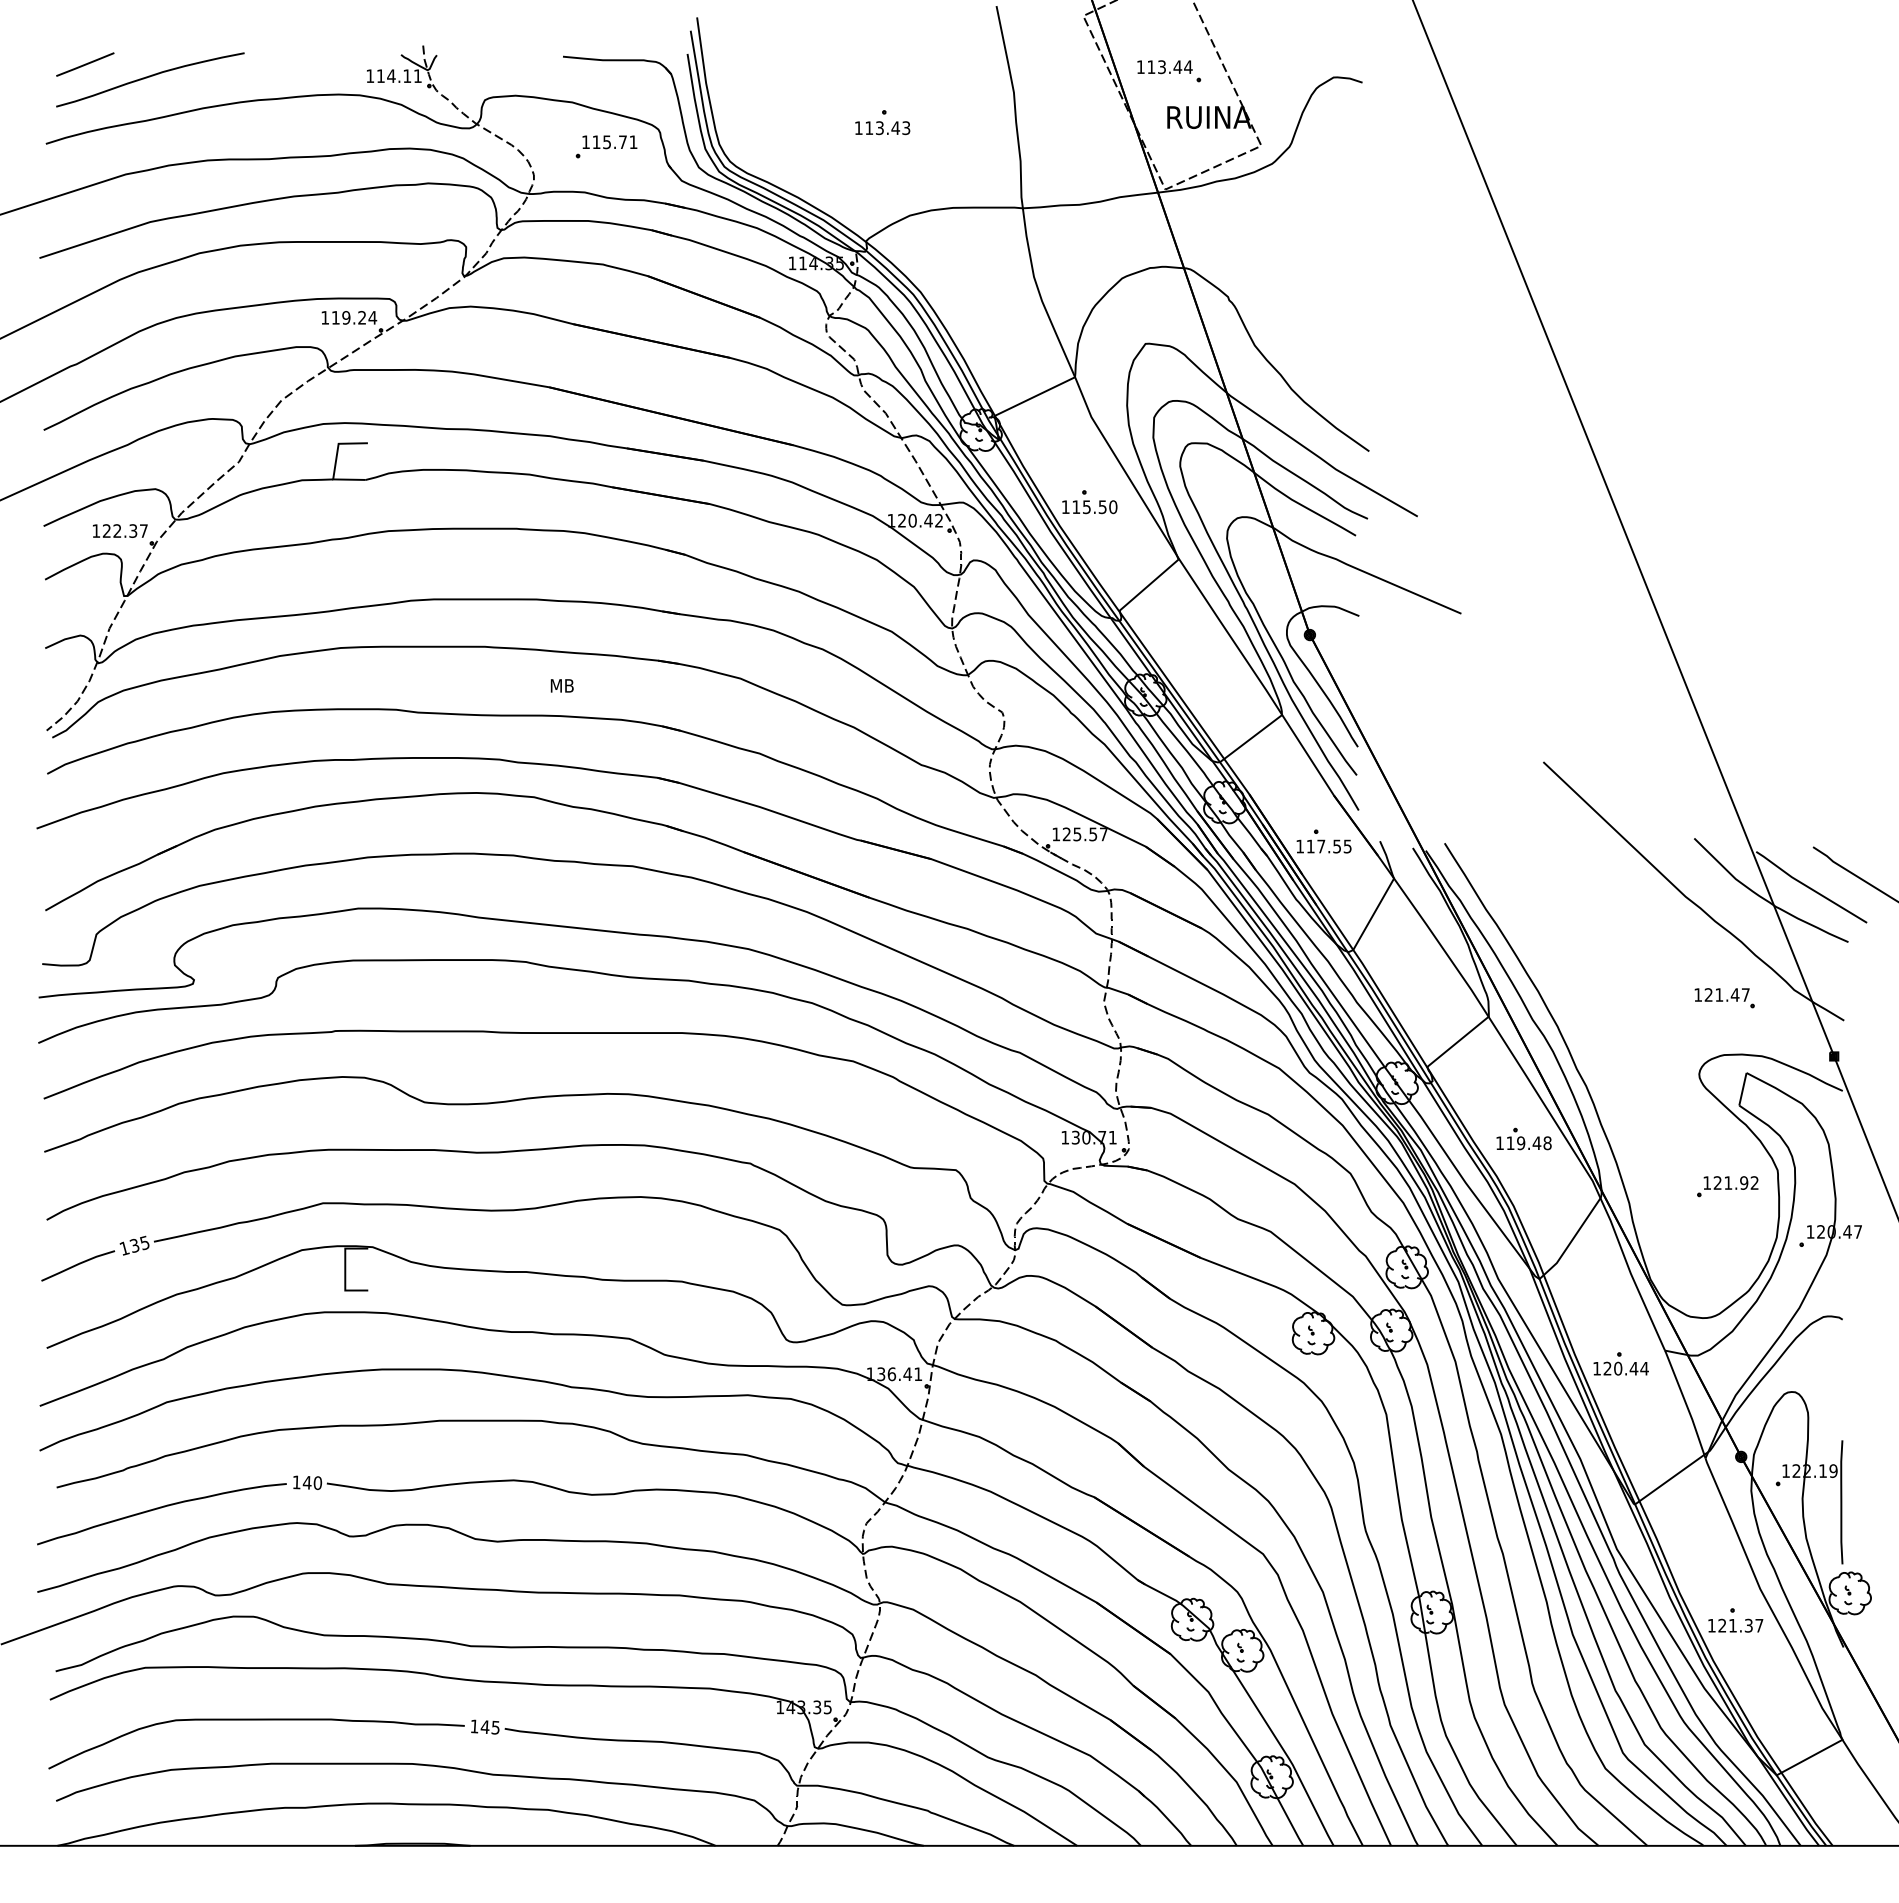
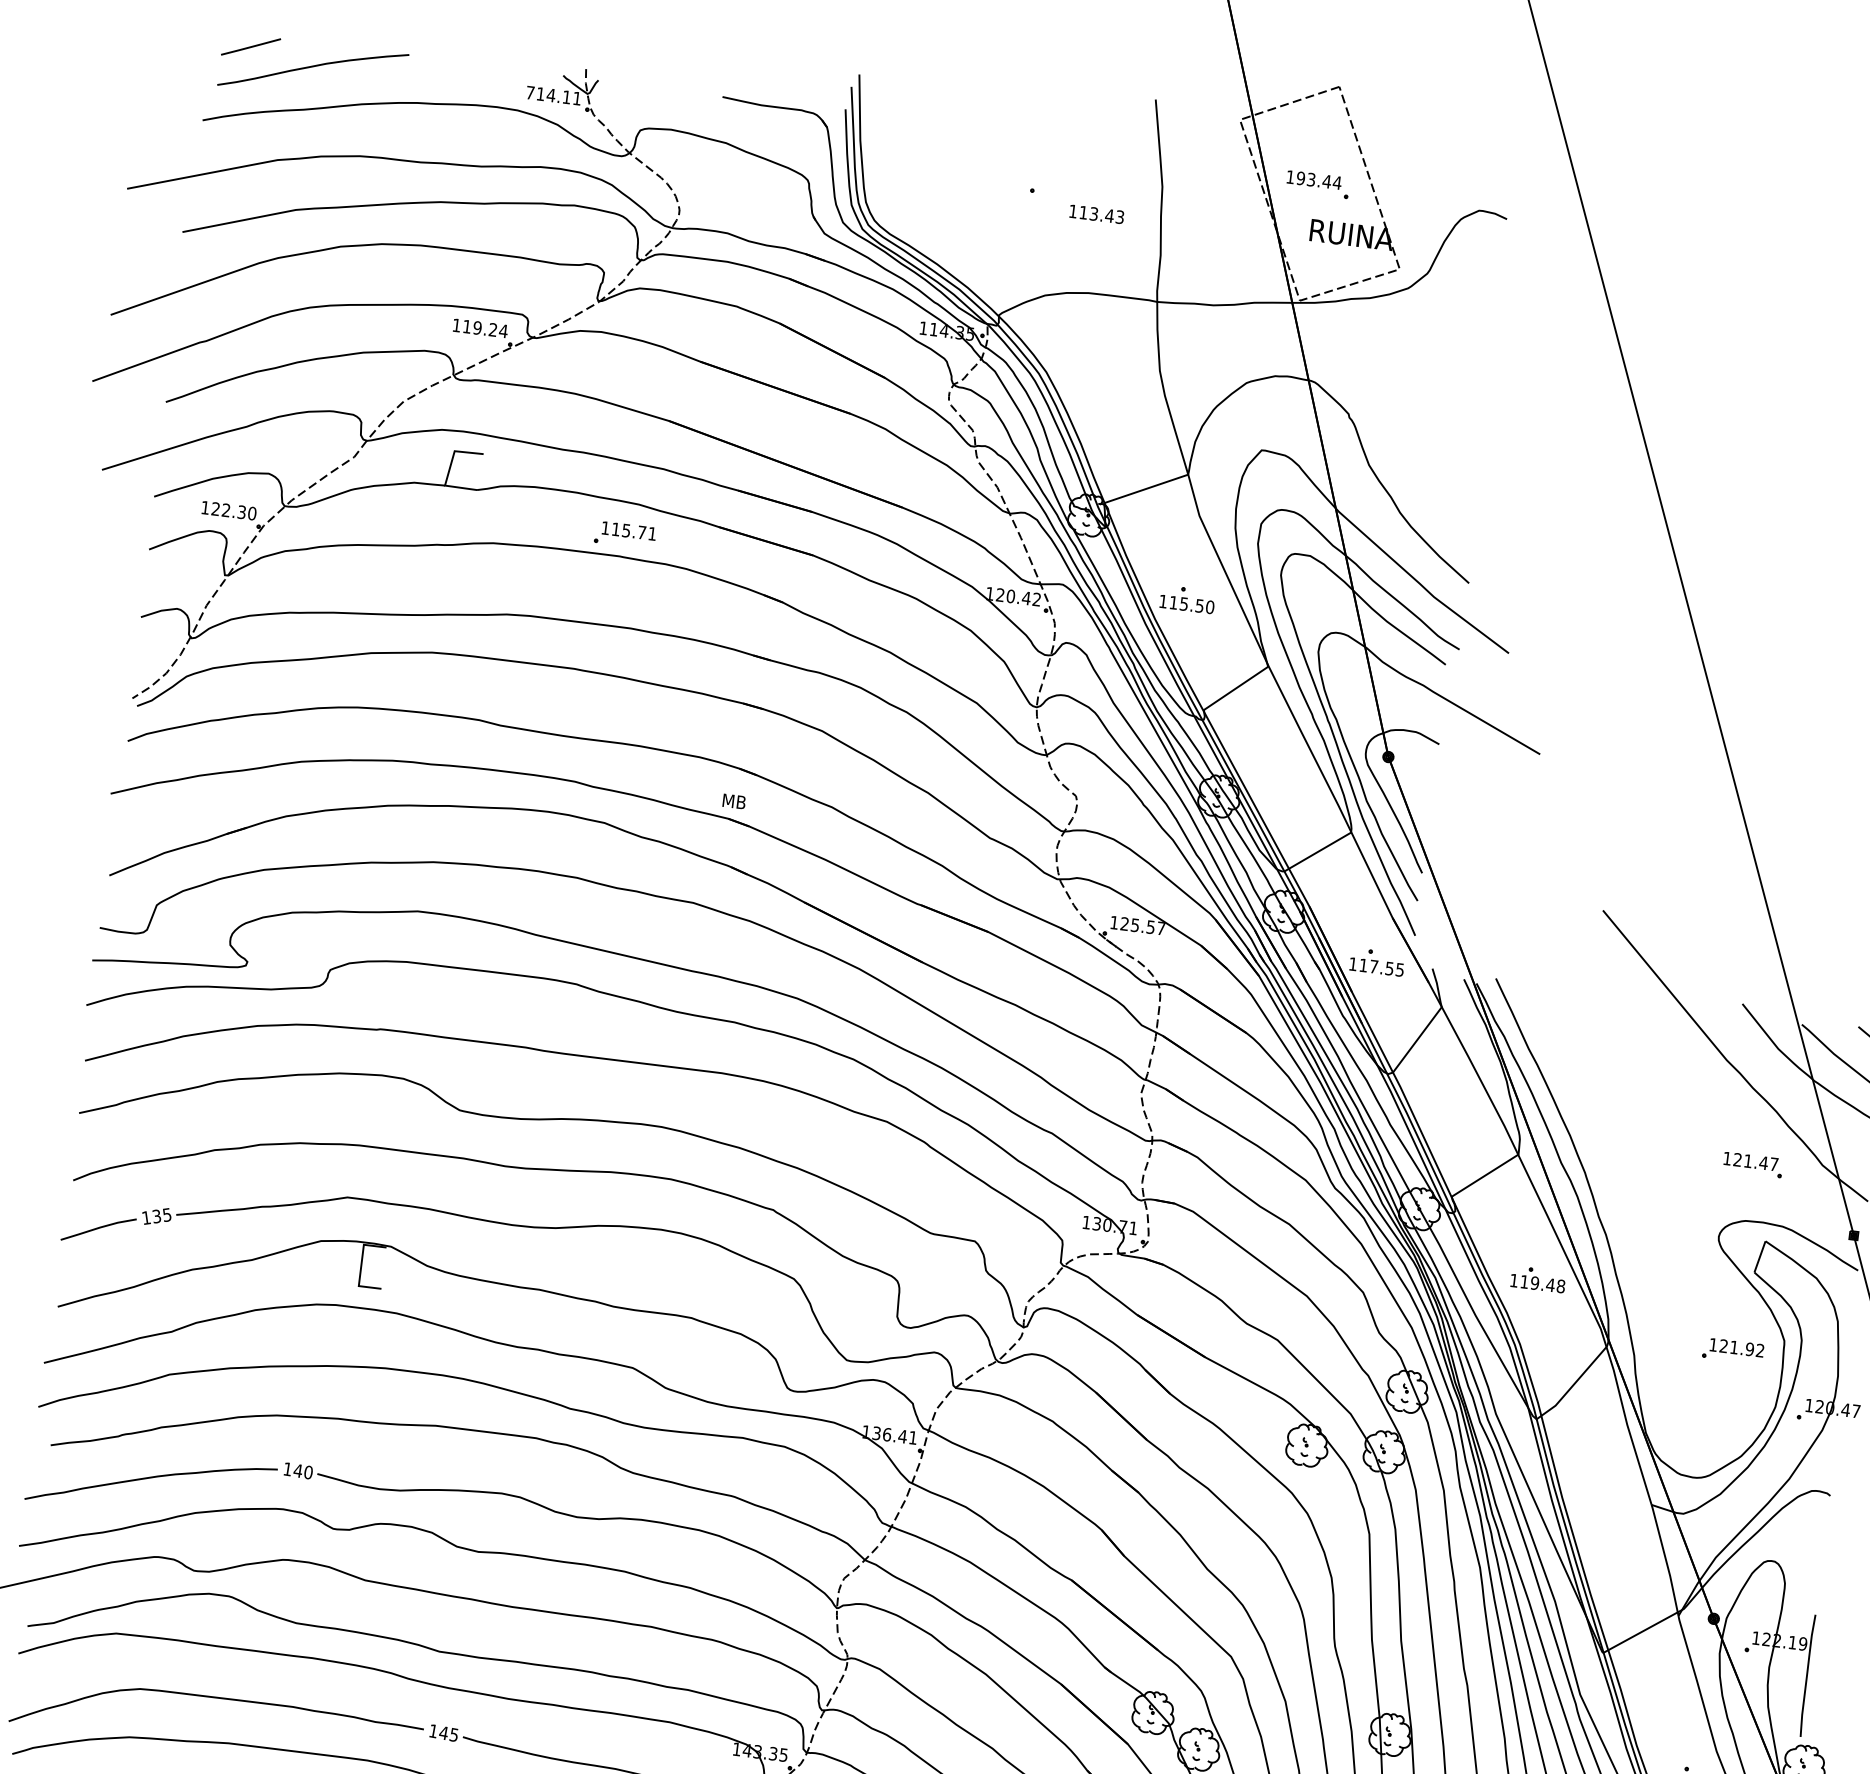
text: (1151, 67) -> (1300, 178), 113.44 -> 193.44
text: (370, 75) -> (530, 92), 114.11 -> 714.11
text: (882, 128) -> (1096, 214), moved
part: (606, 146) -> (625, 534), moved
text: (143, 530) -> (251, 512), 122.37 -> 122.30
text: (561, 685) -> (733, 801), moved
part: (1620, 1363) -> (1606, 1512), removed

